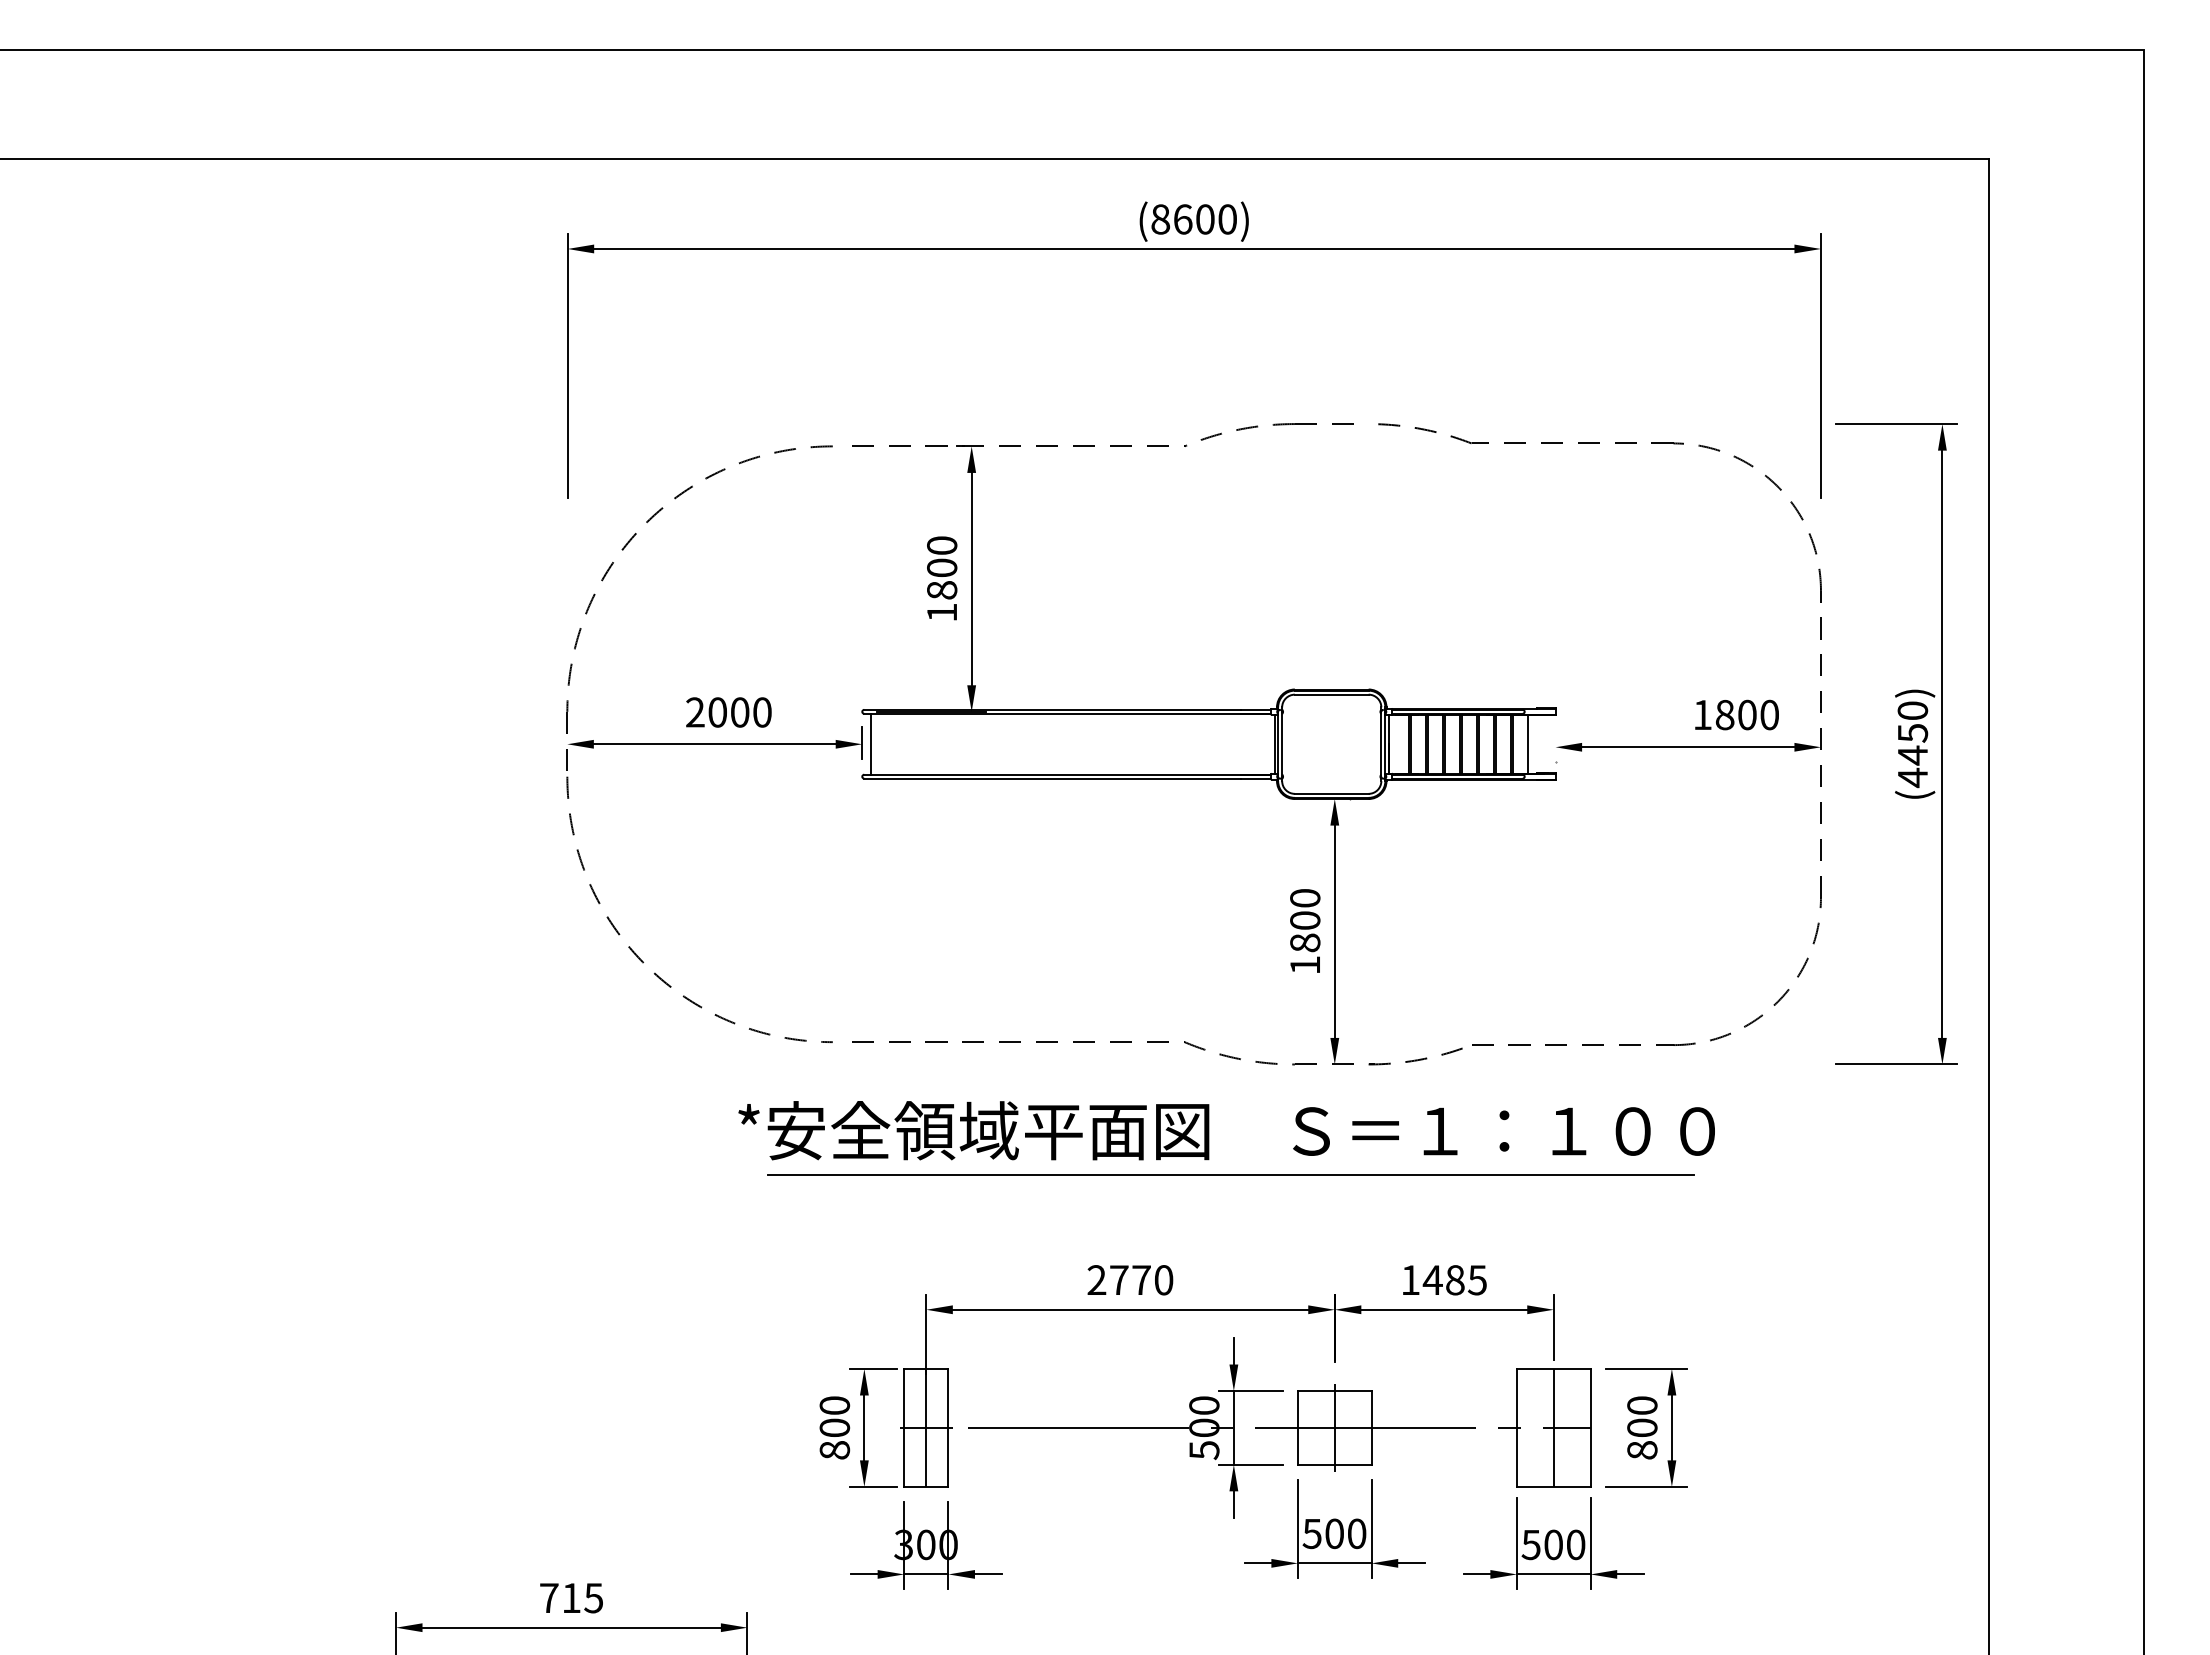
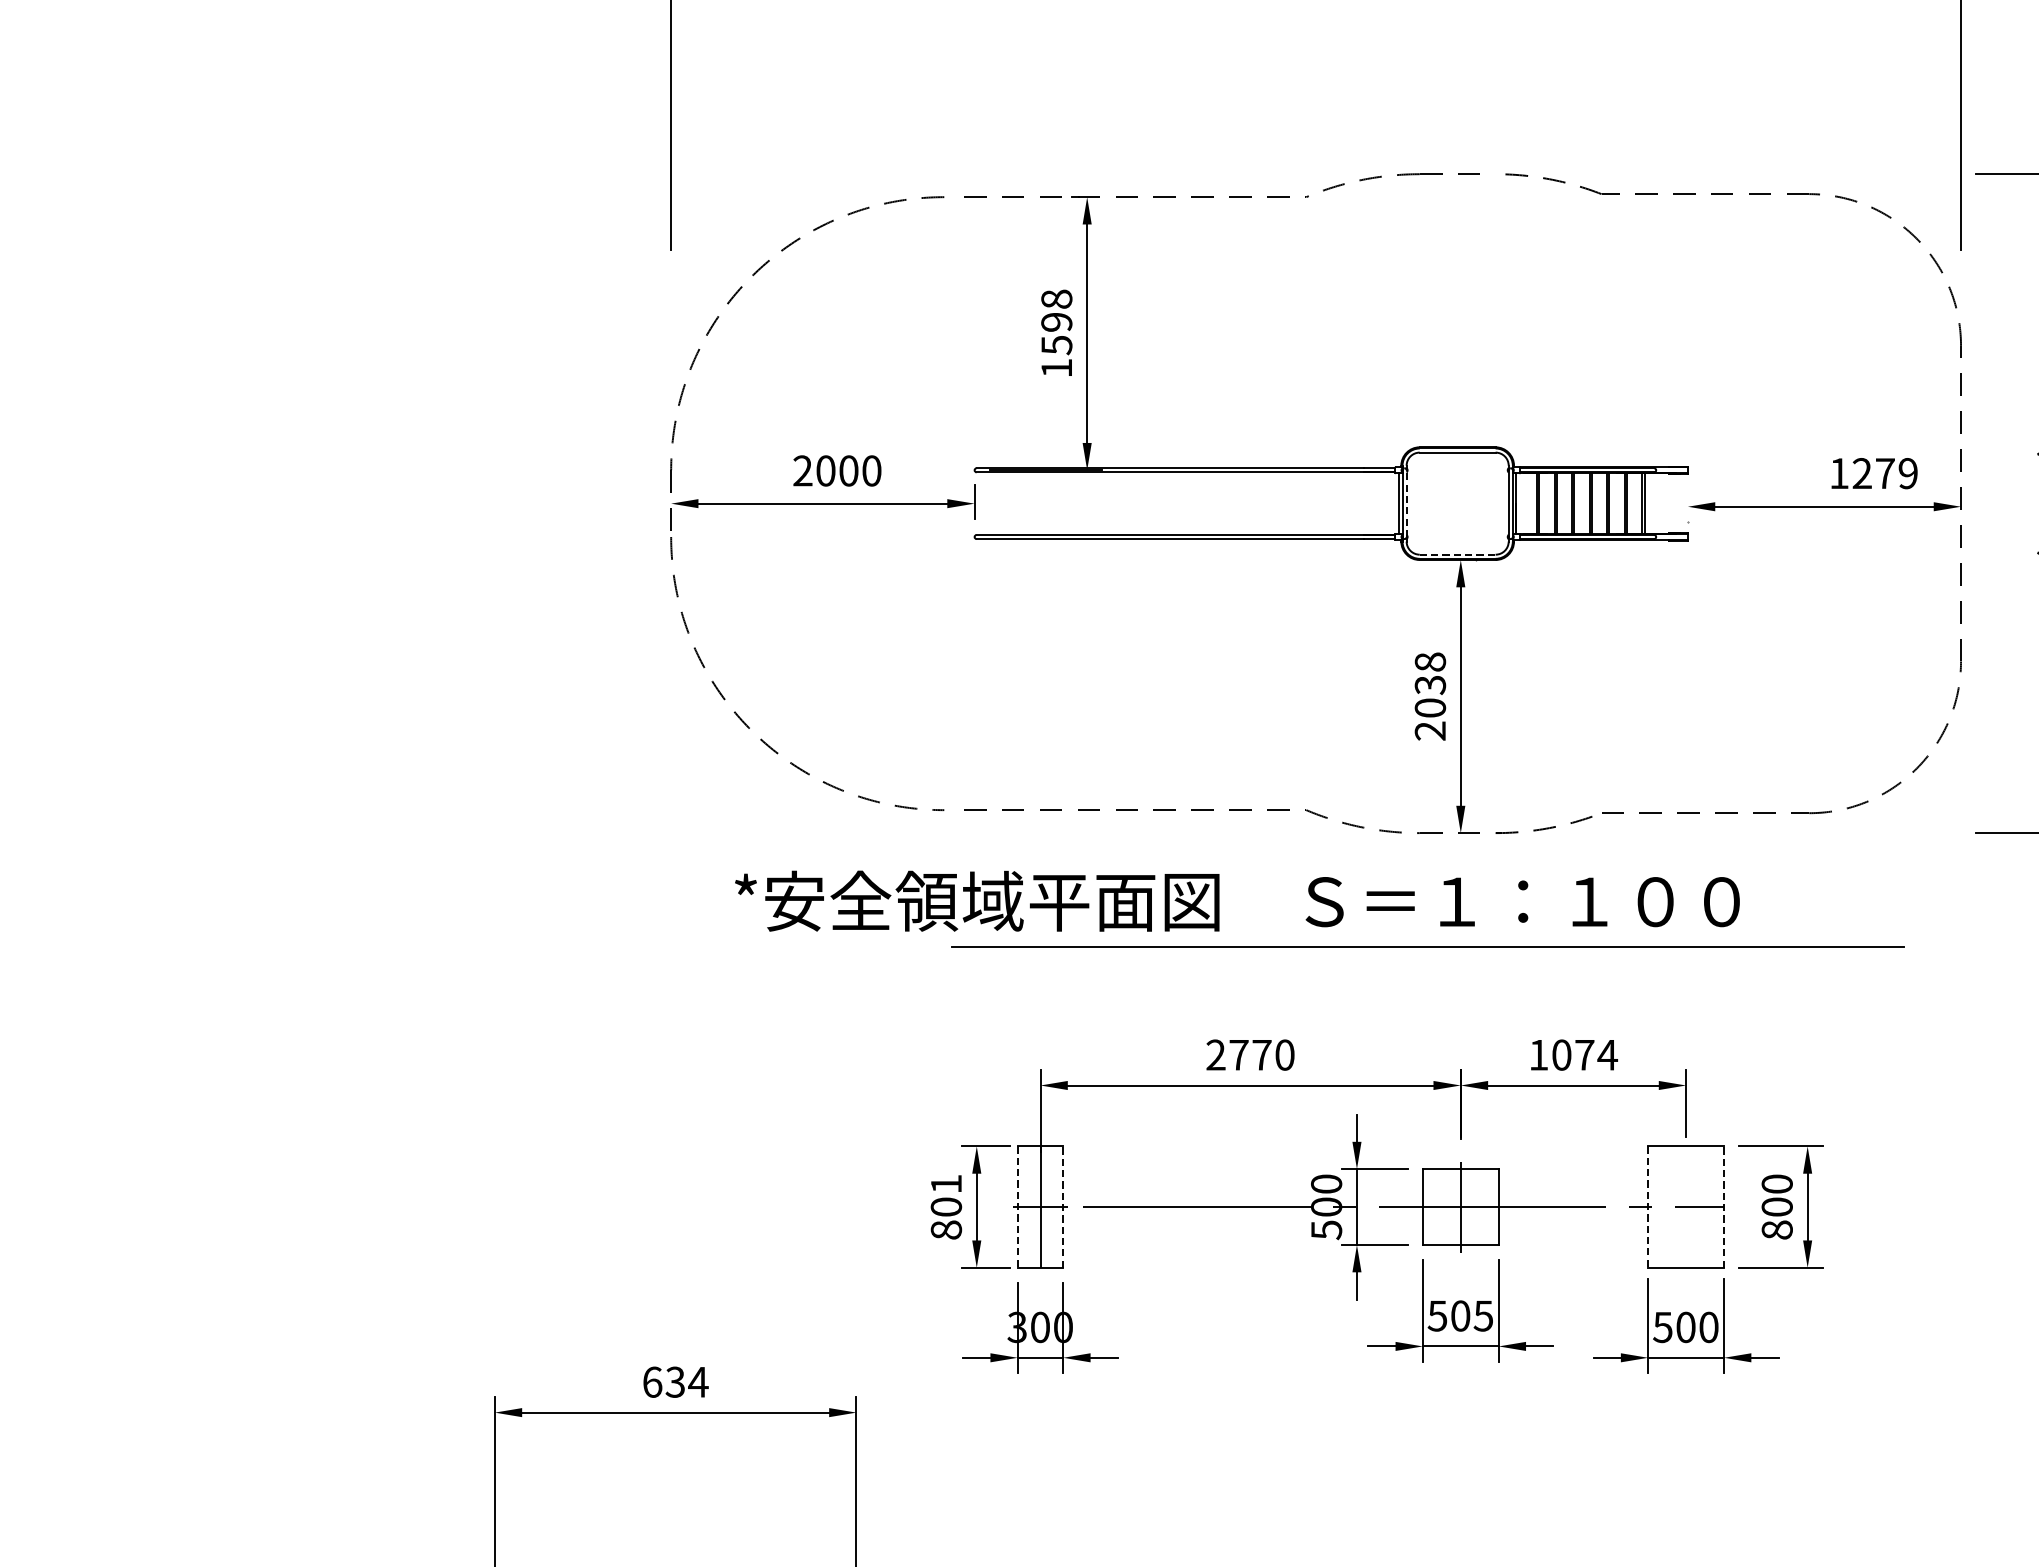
text: (942, 568) -> (1057, 322), 1800 -> 1598
text: (1746, 714) -> (1884, 473), 1800 -> 1279
line: (870, 743) -> (983, 502), removed
line: (1282, 743) -> (1406, 502), solid -> dashed
line: (1528, 743) -> (1660, 502), removed
line: (1331, 793) -> (1457, 554), solid -> dashed
text: (1305, 931) -> (1430, 696), 1800 -> 2038
text: (1226, 1130) -> (1237, 901), moved
line: (1230, 1174) -> (1427, 946), moved
text: (1454, 1280) -> (1583, 1055), 1485 -> 1074
text: (834, 1405) -> (946, 1183), 800 -> 801
line: (904, 1427) -> (1018, 1206), solid -> dashed
line: (948, 1427) -> (1063, 1206), solid -> dashed
line: (1516, 1427) -> (1647, 1206), solid -> dashed
line: (1553, 1427) -> (1685, 1206), removed
line: (1590, 1427) -> (1723, 1206), solid -> dashed
text: (1356, 1533) -> (1483, 1315), 500 -> 505
text: (571, 1598) -> (675, 1382), 715 -> 634

